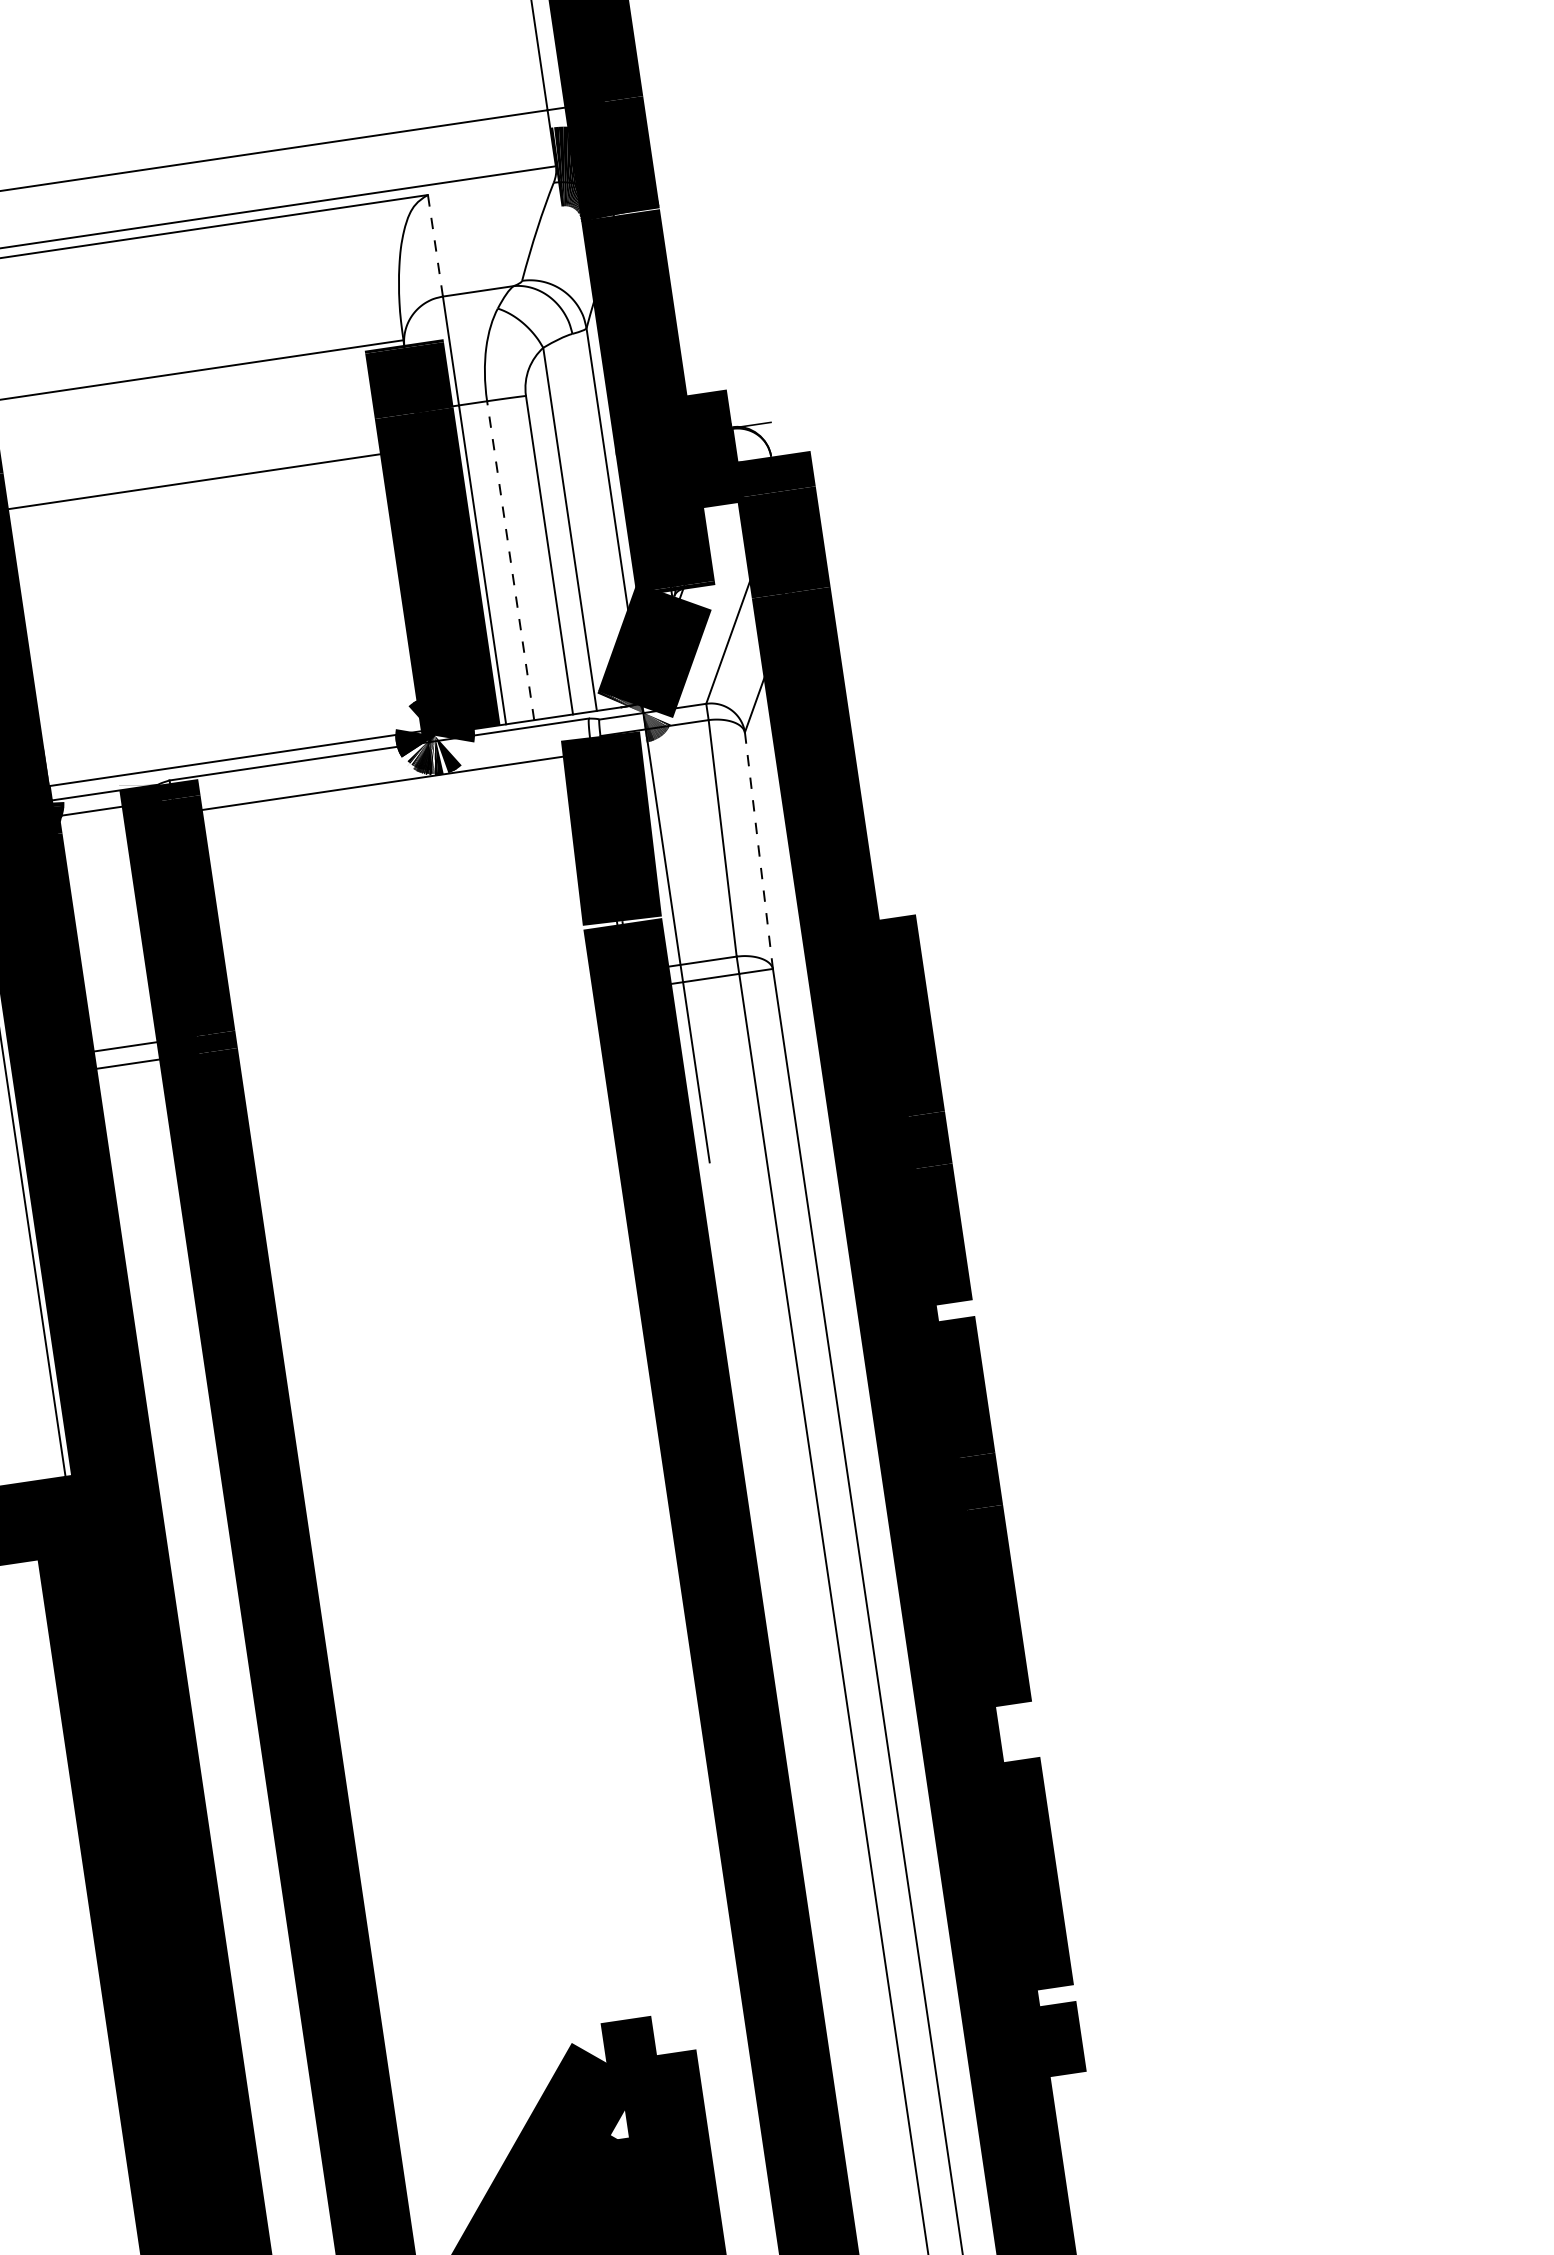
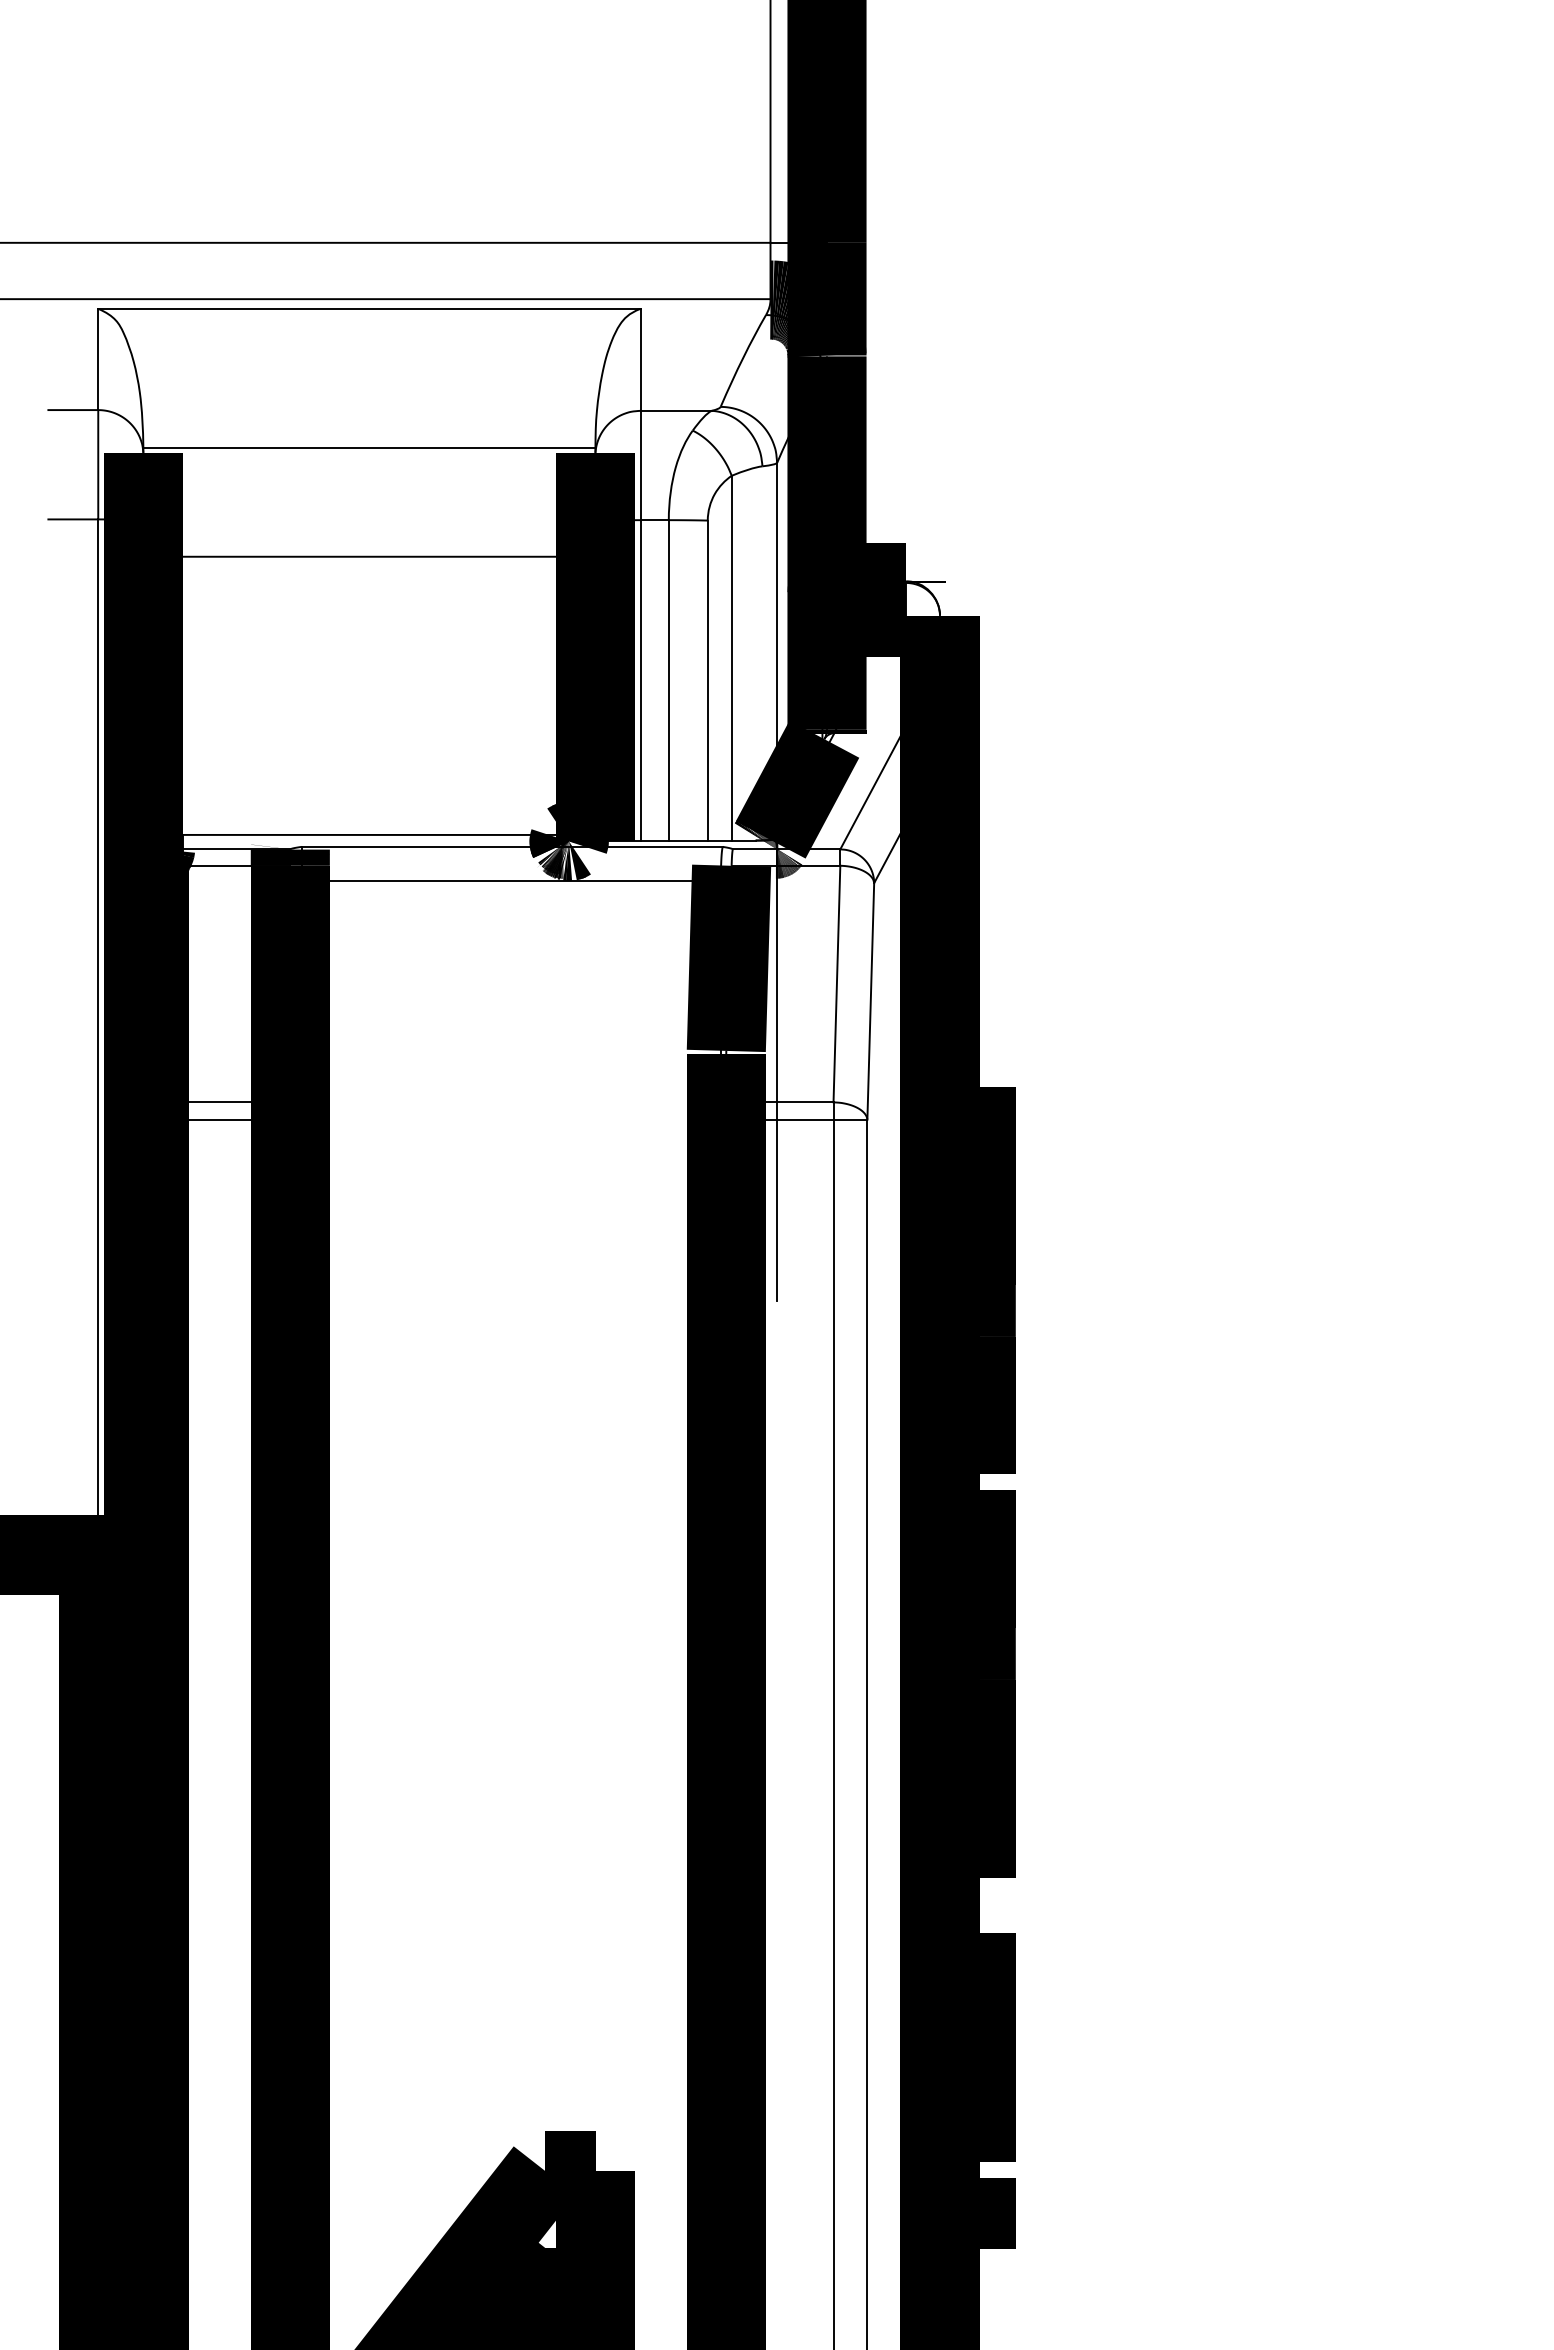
line: (435, 245) -> (640, 359), dashed -> solid
line: (510, 559) -> (668, 679), dashed -> solid
line: (758, 850) -> (870, 1001), dashed -> solid

